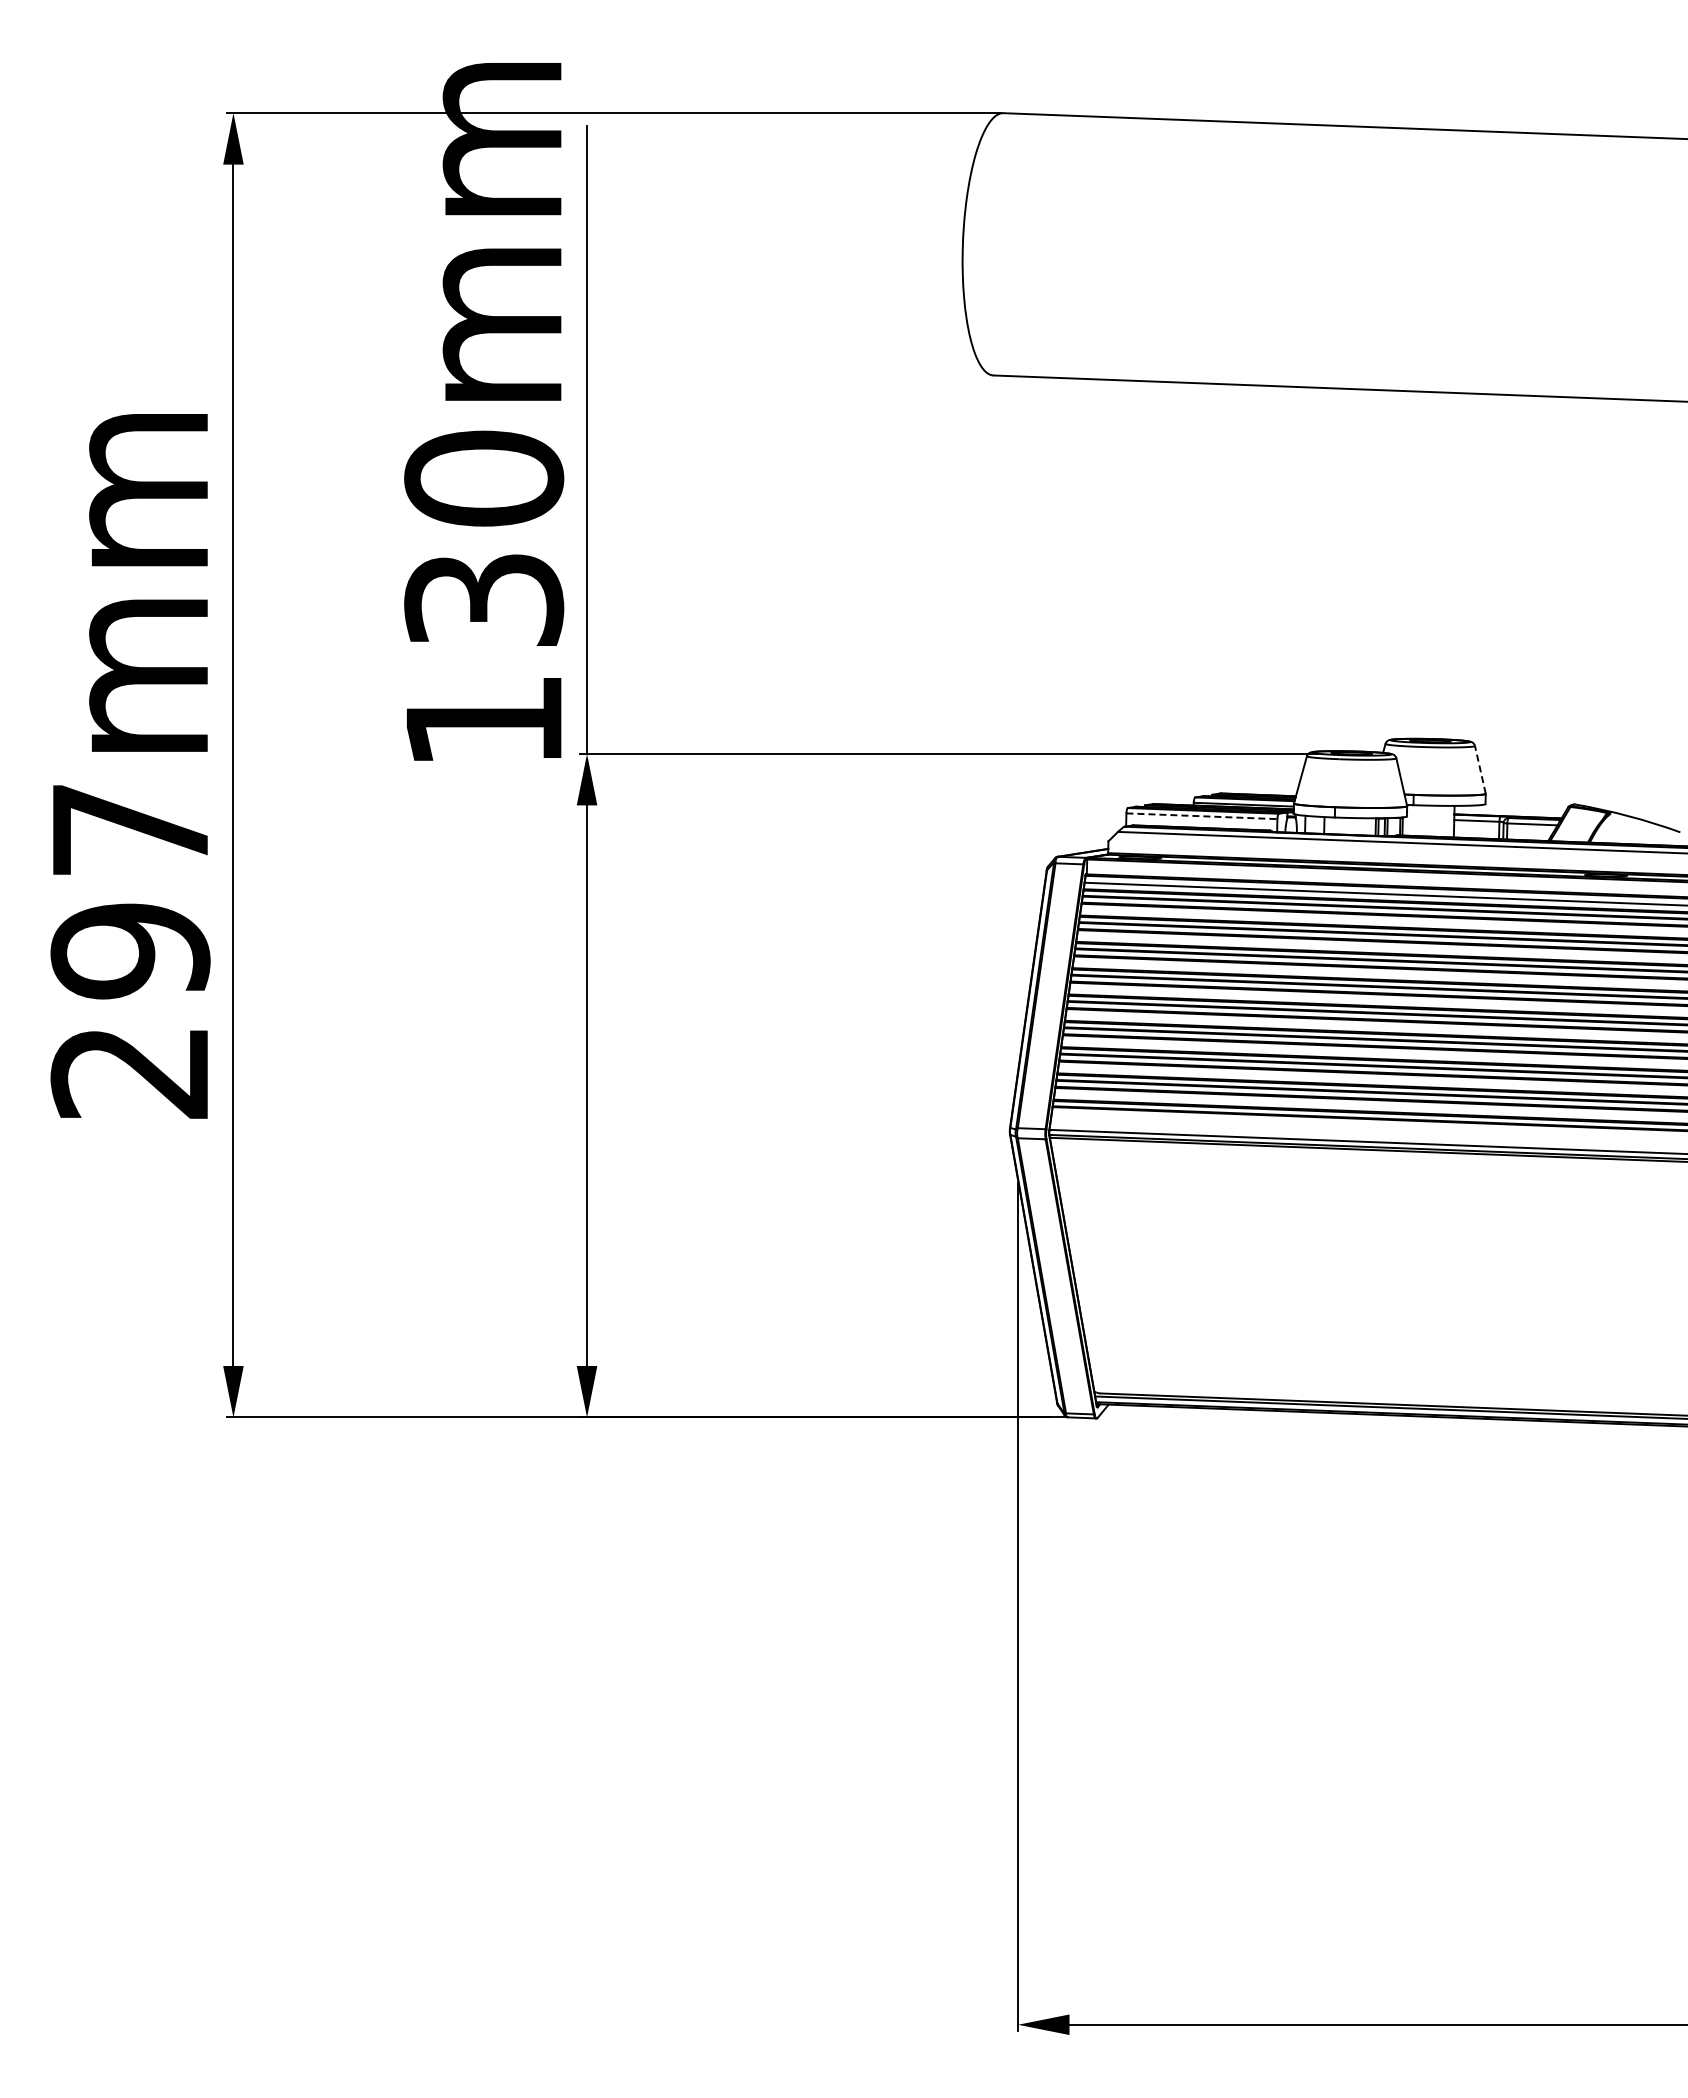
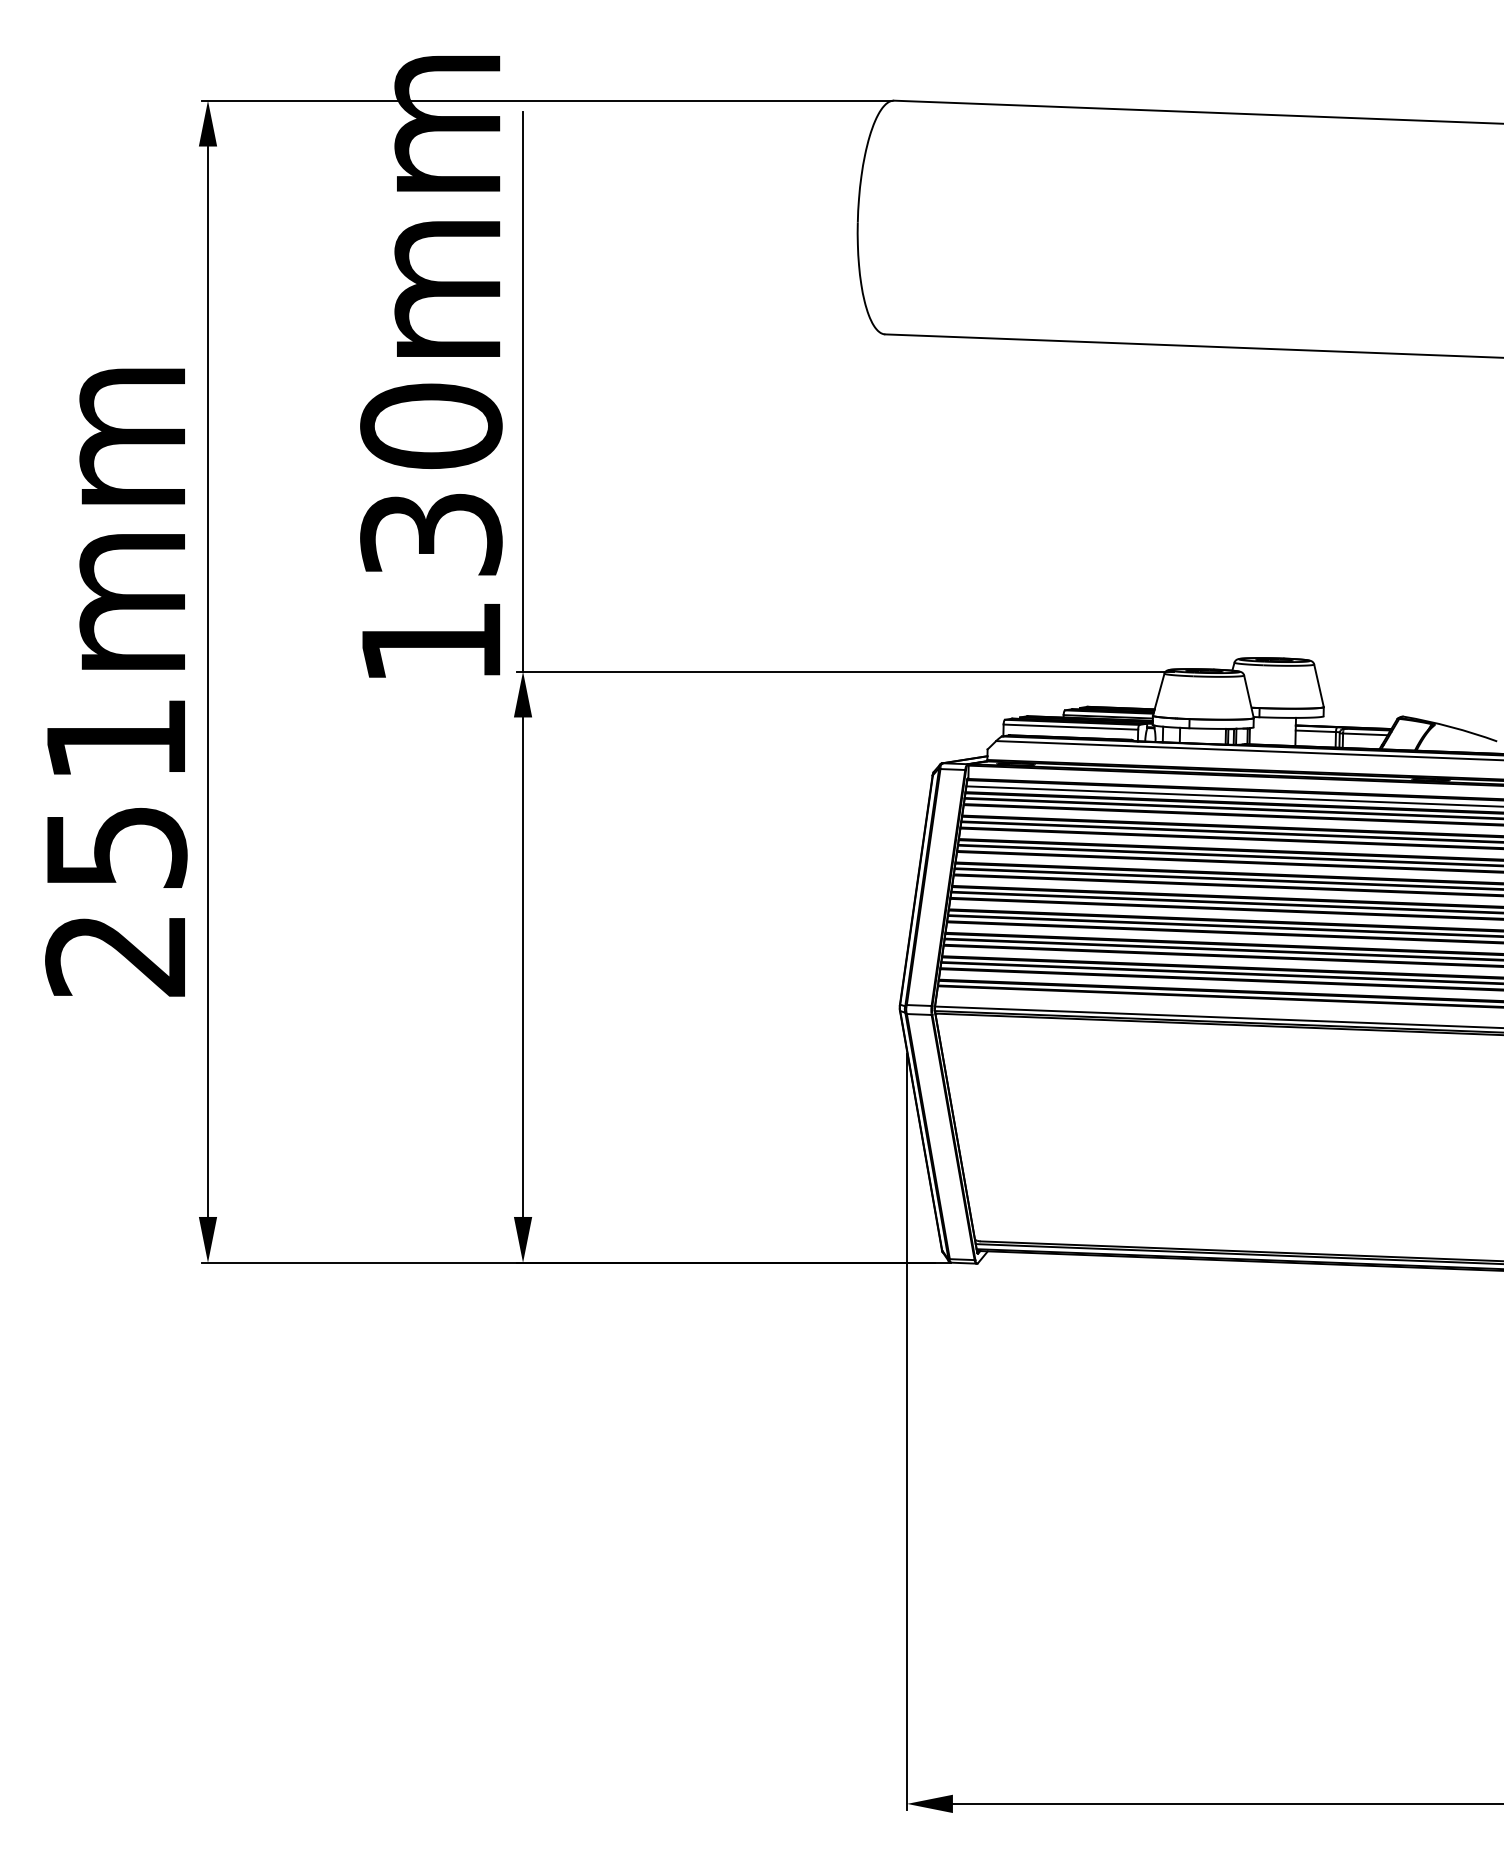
line: (1480, 769) -> (1319, 685), dashed -> solid
line: (1201, 816) -> (1070, 727), dashed -> solid
text: (130, 892) -> (116, 795), 297mm -> 251mm

